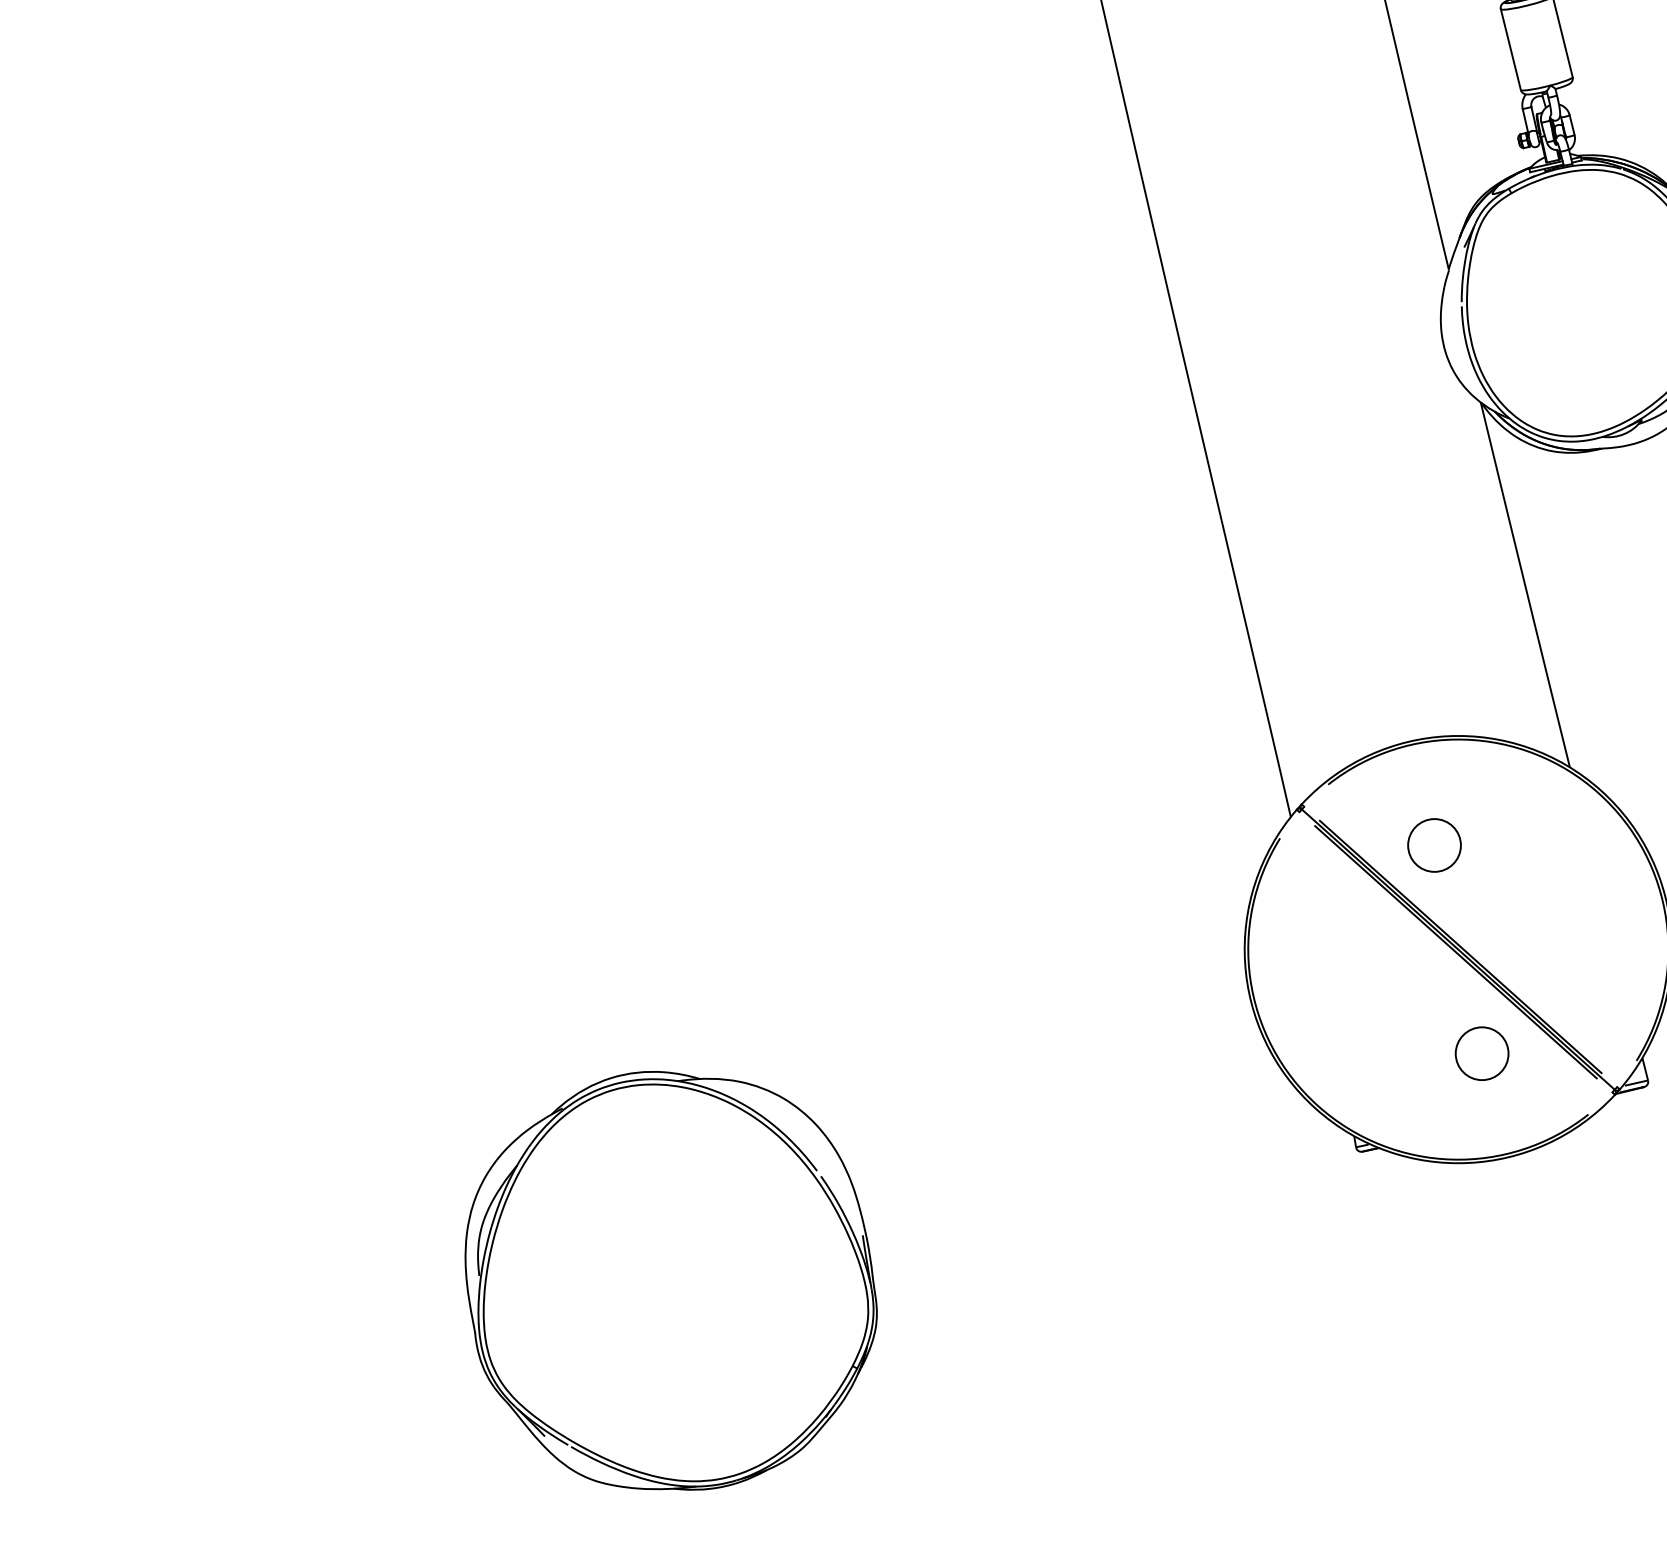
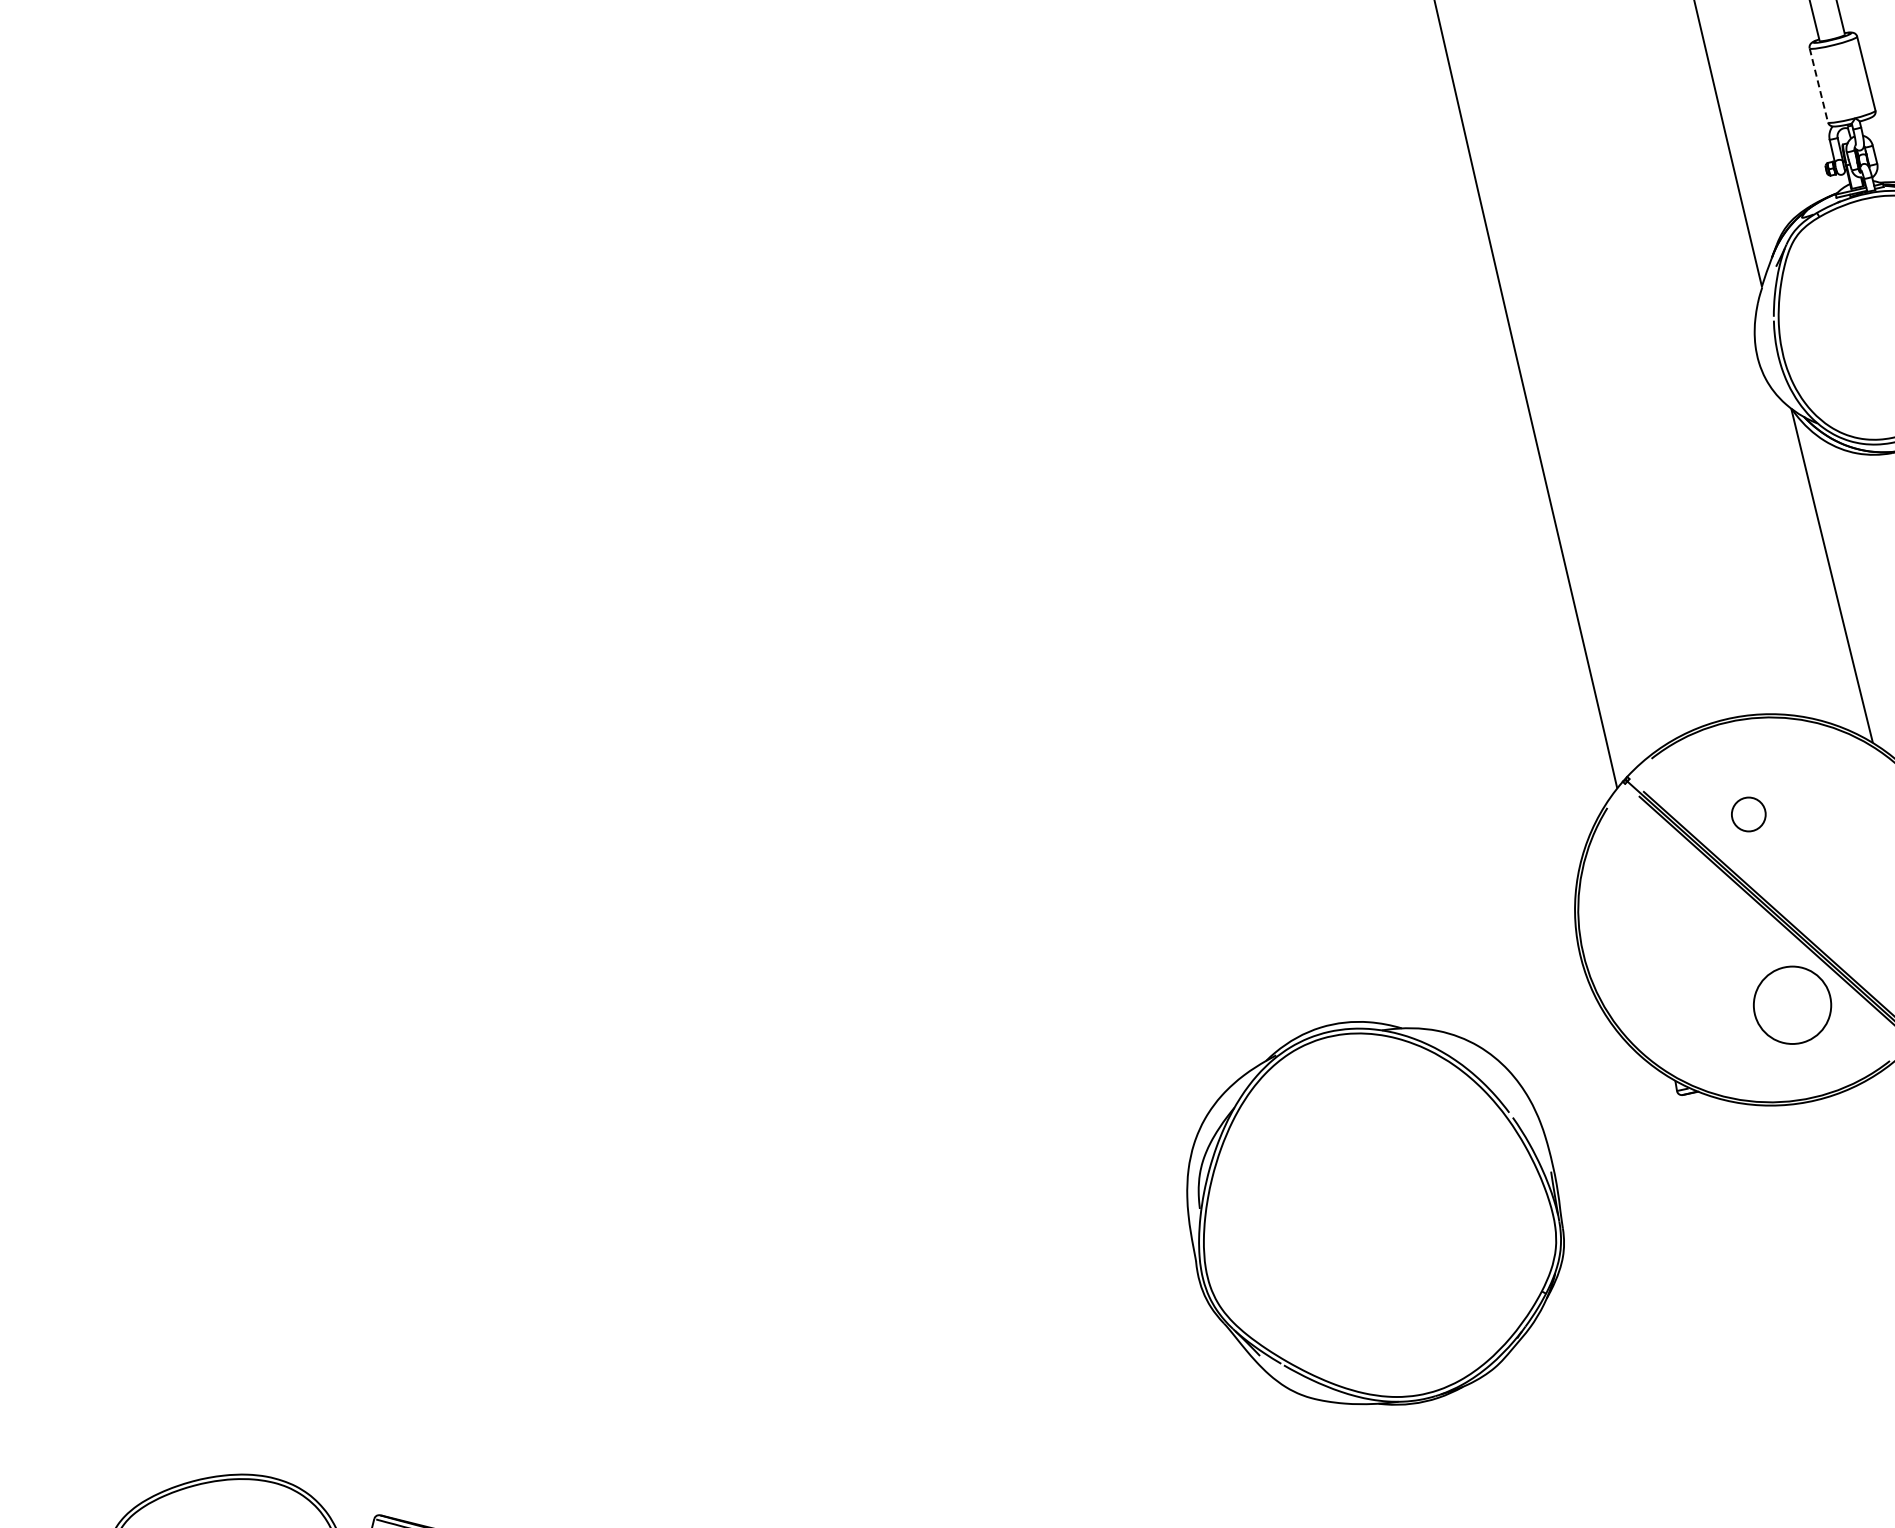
line: (1510, 49) -> (1818, 85), solid -> dashed
circle: (1434, 845) -> (1748, 814), size x0.7
circle: (1482, 1053) -> (1792, 1005), size x1.6
part: (671, 1281) -> (1375, 1213), moved

